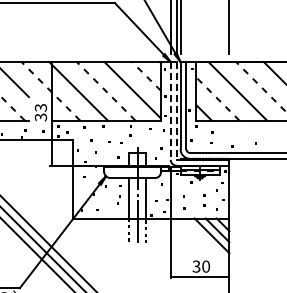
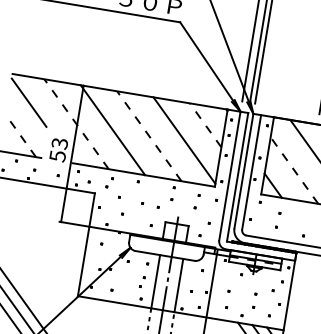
line: (170, 110) -> (229, 175), dashed -> solid
line: (176, 110) -> (237, 176), dashed -> solid
text: (40, 116) -> (57, 154), 33 -> 53

